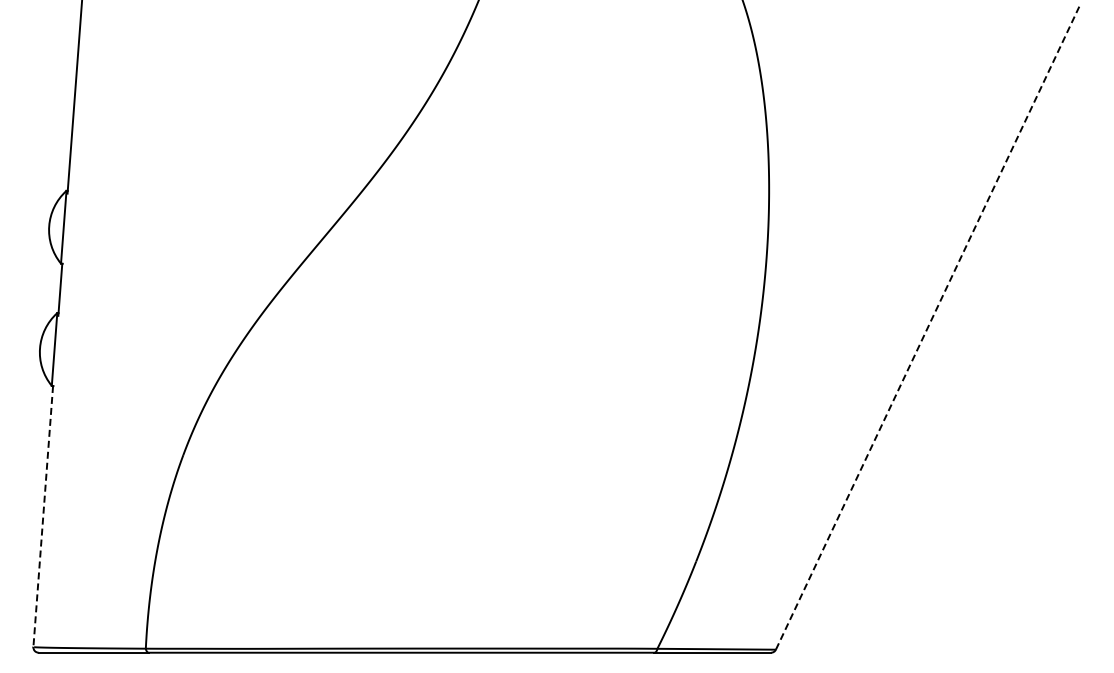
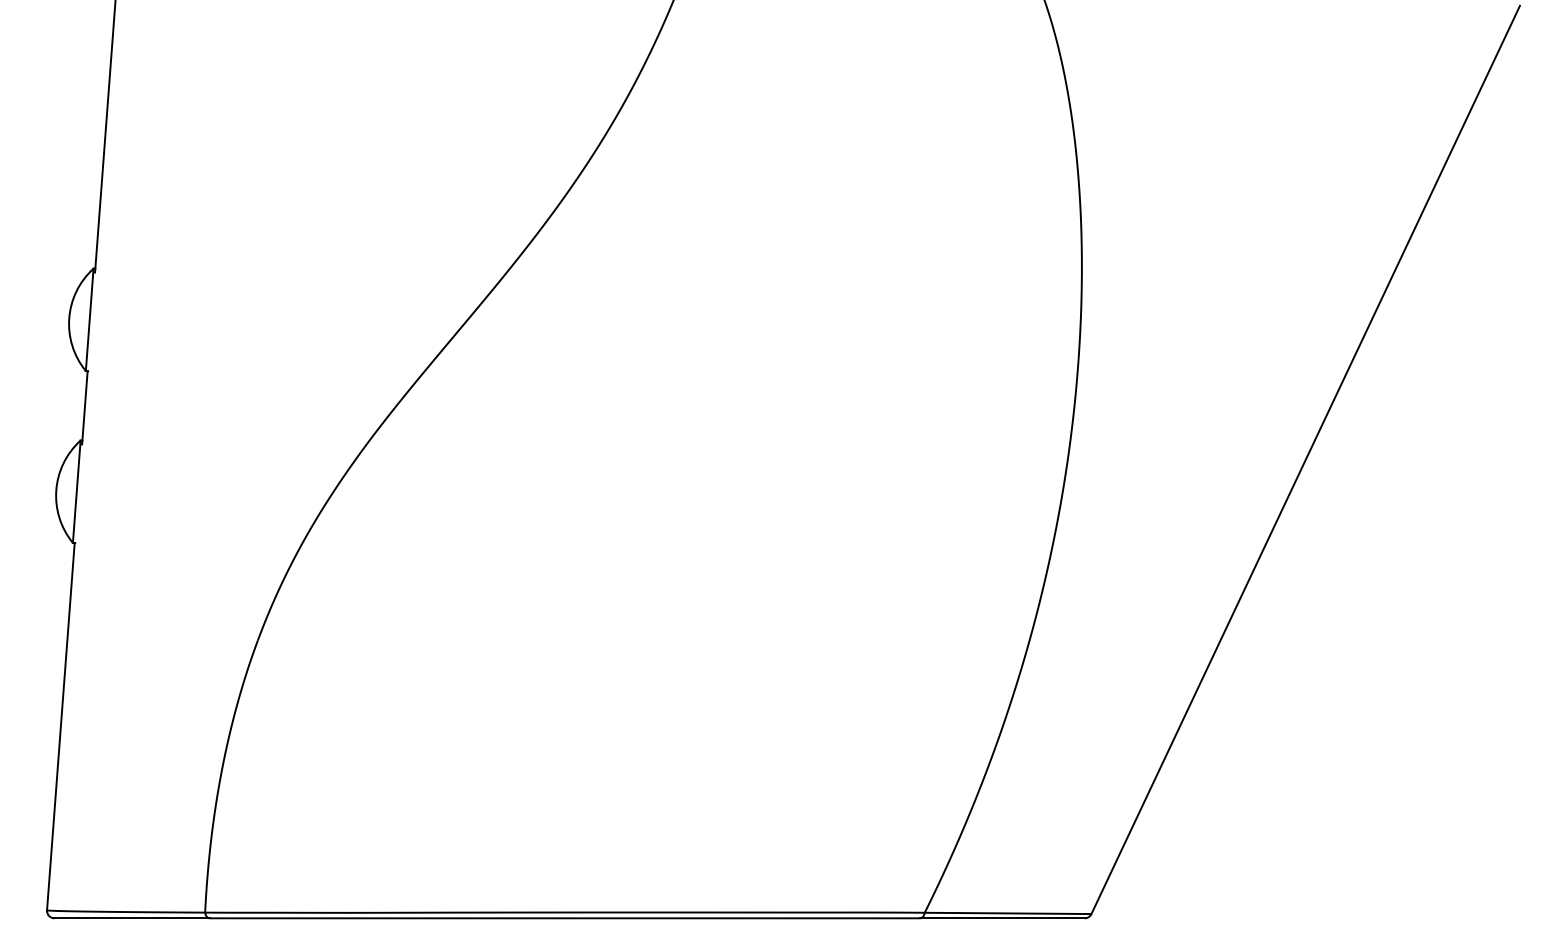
line: (928, 326) -> (1306, 459), dashed -> solid
line: (43, 516) -> (61, 726), dashed -> solid

